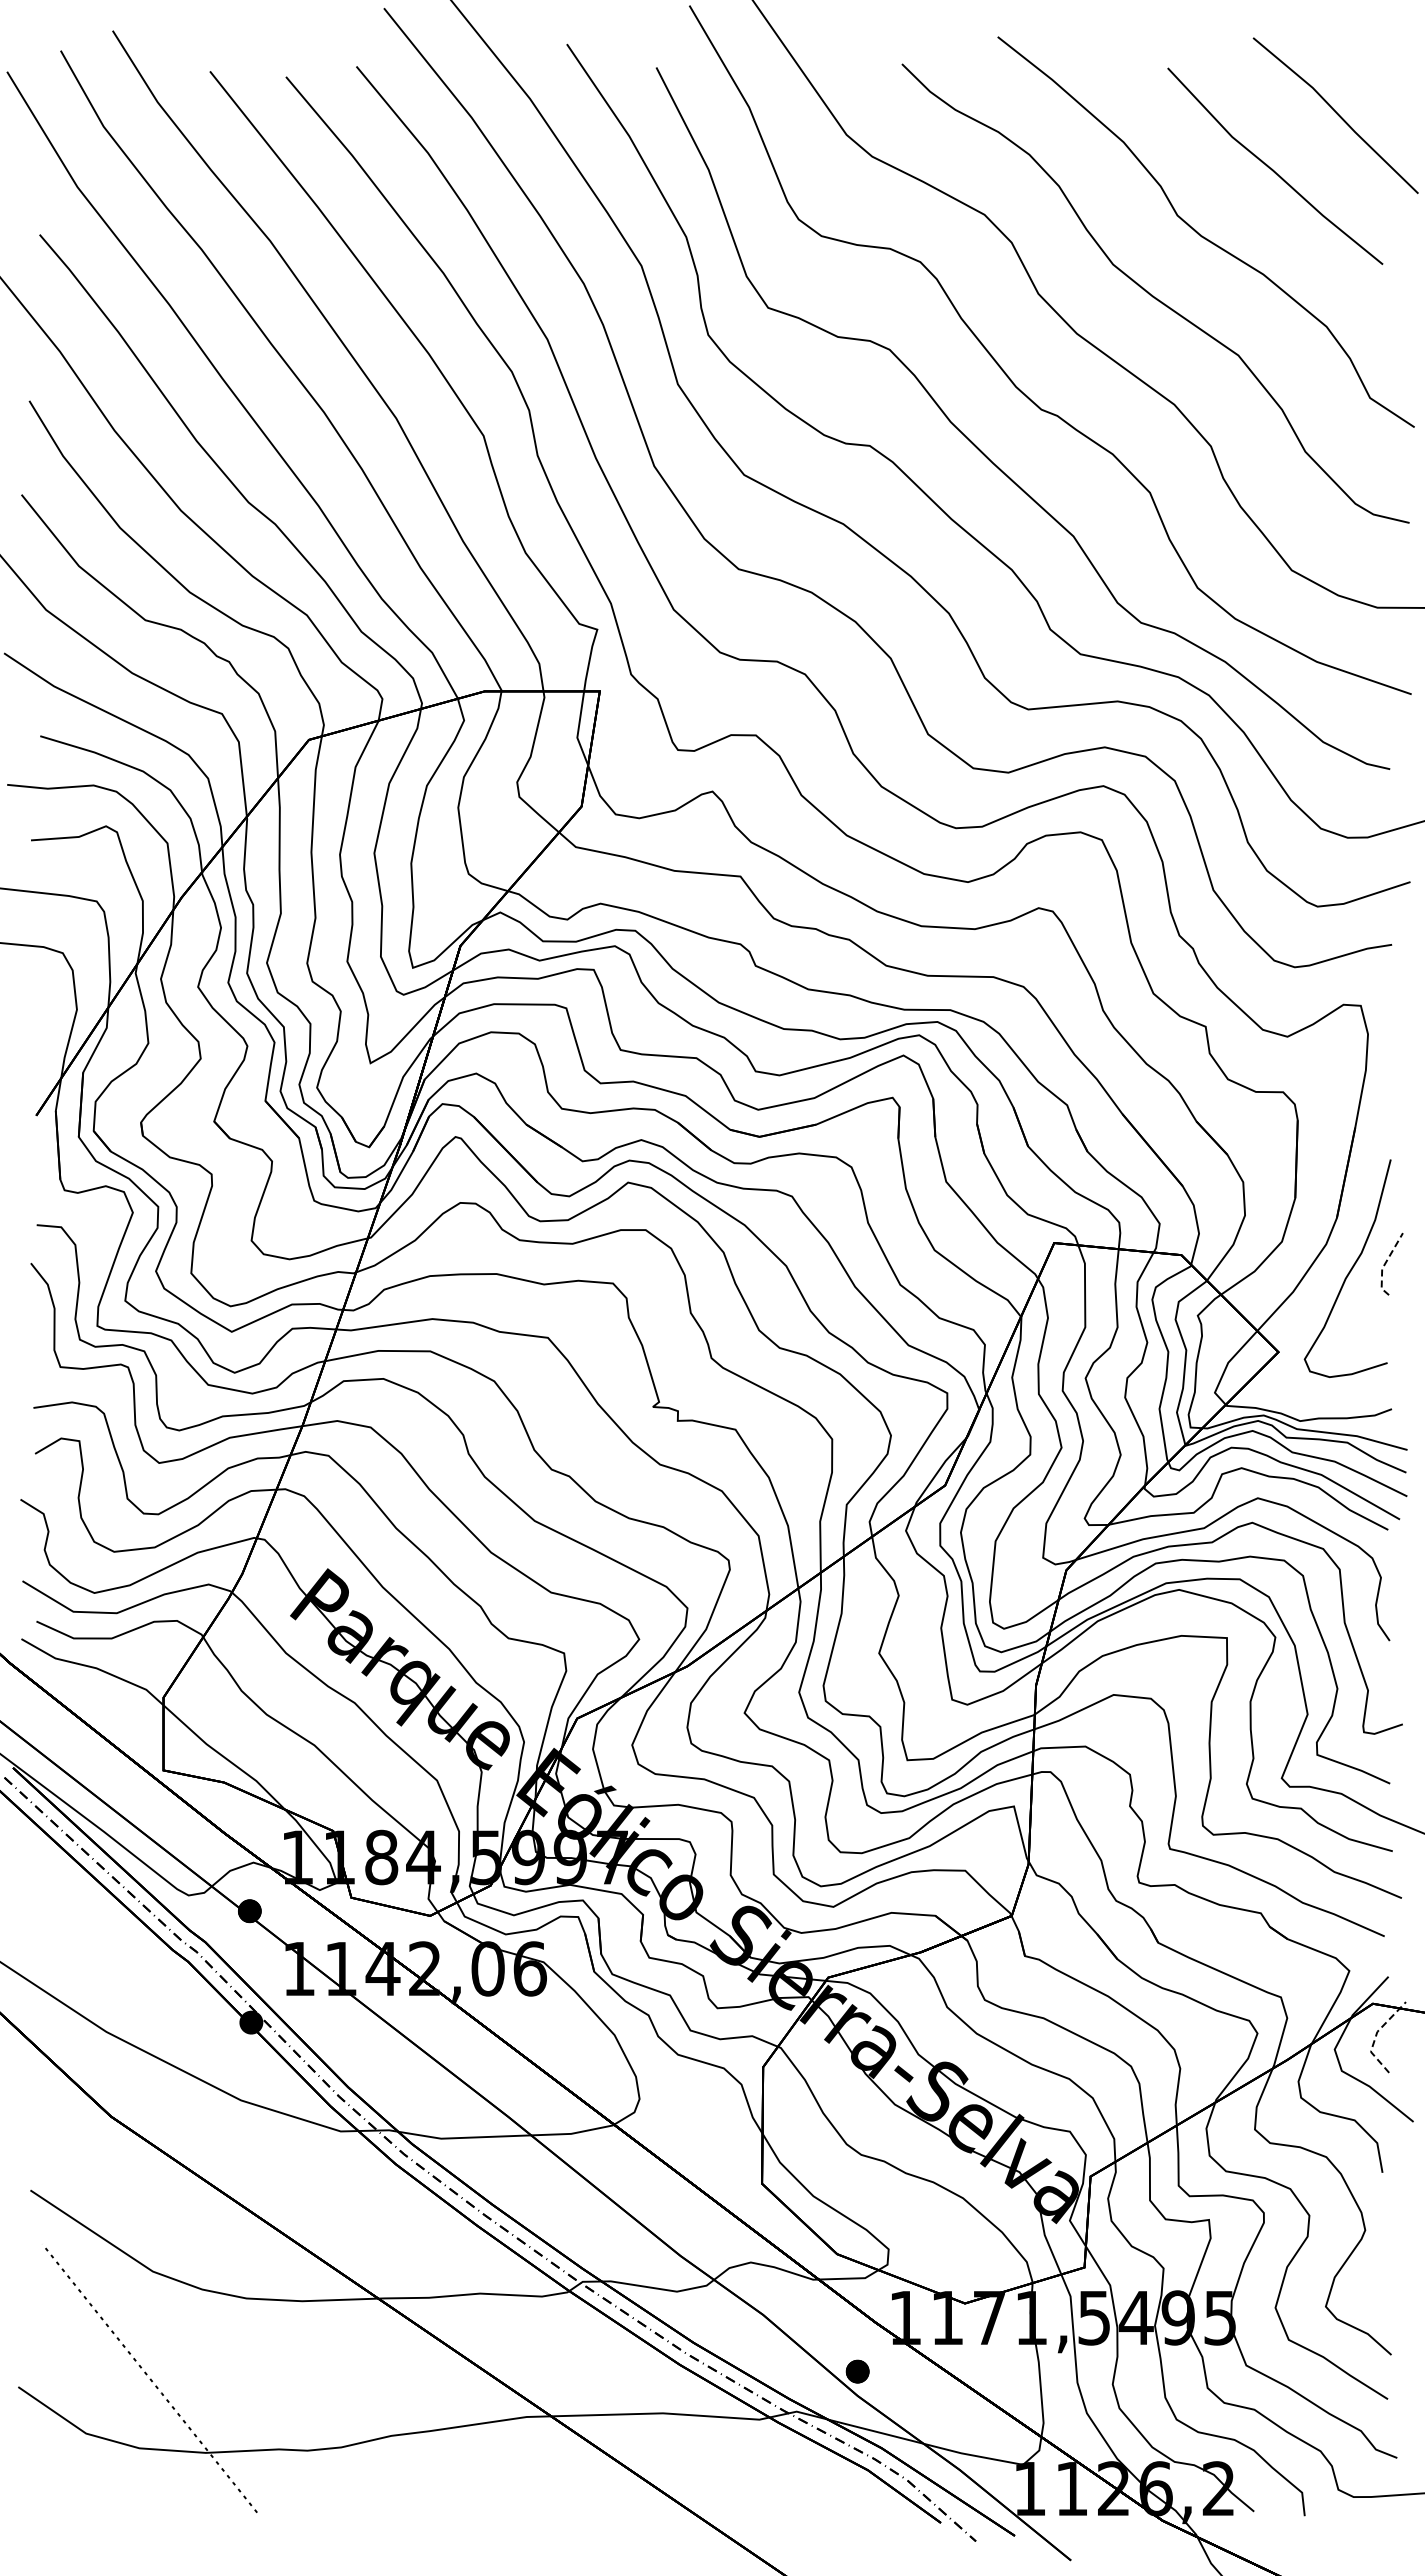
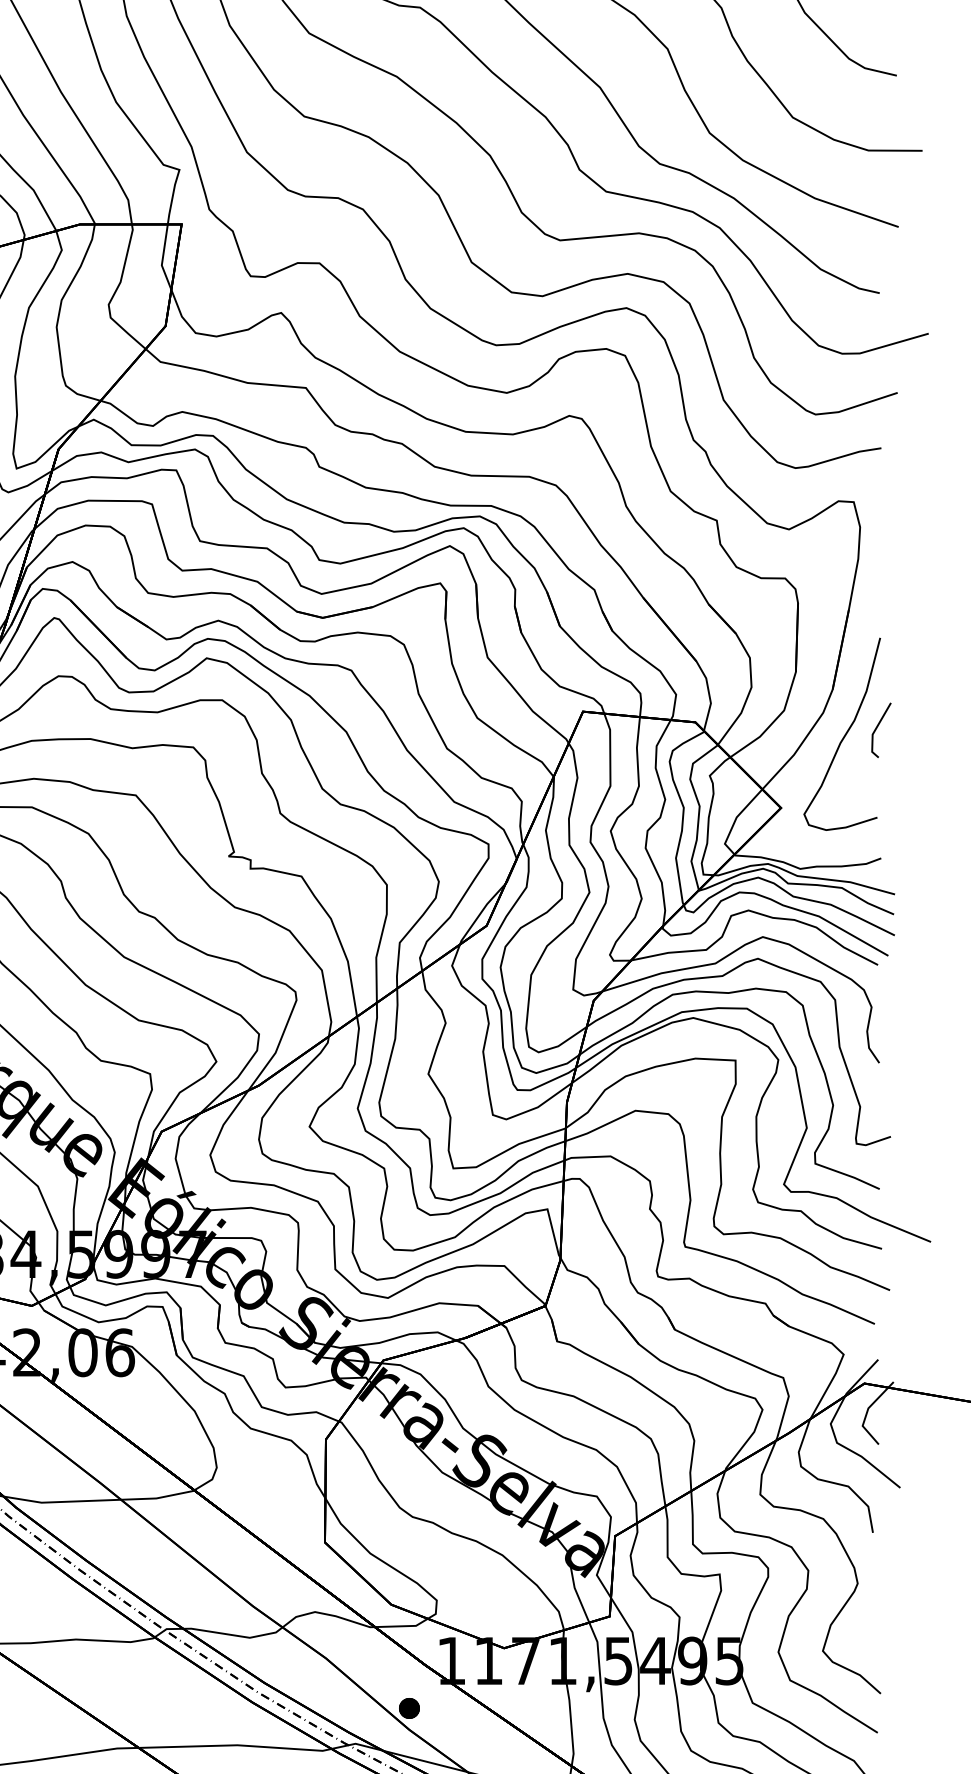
line: (1384, 1264) -> (874, 730), dashed -> solid
line: (1376, 2034) -> (867, 1410), dashed -> solid

